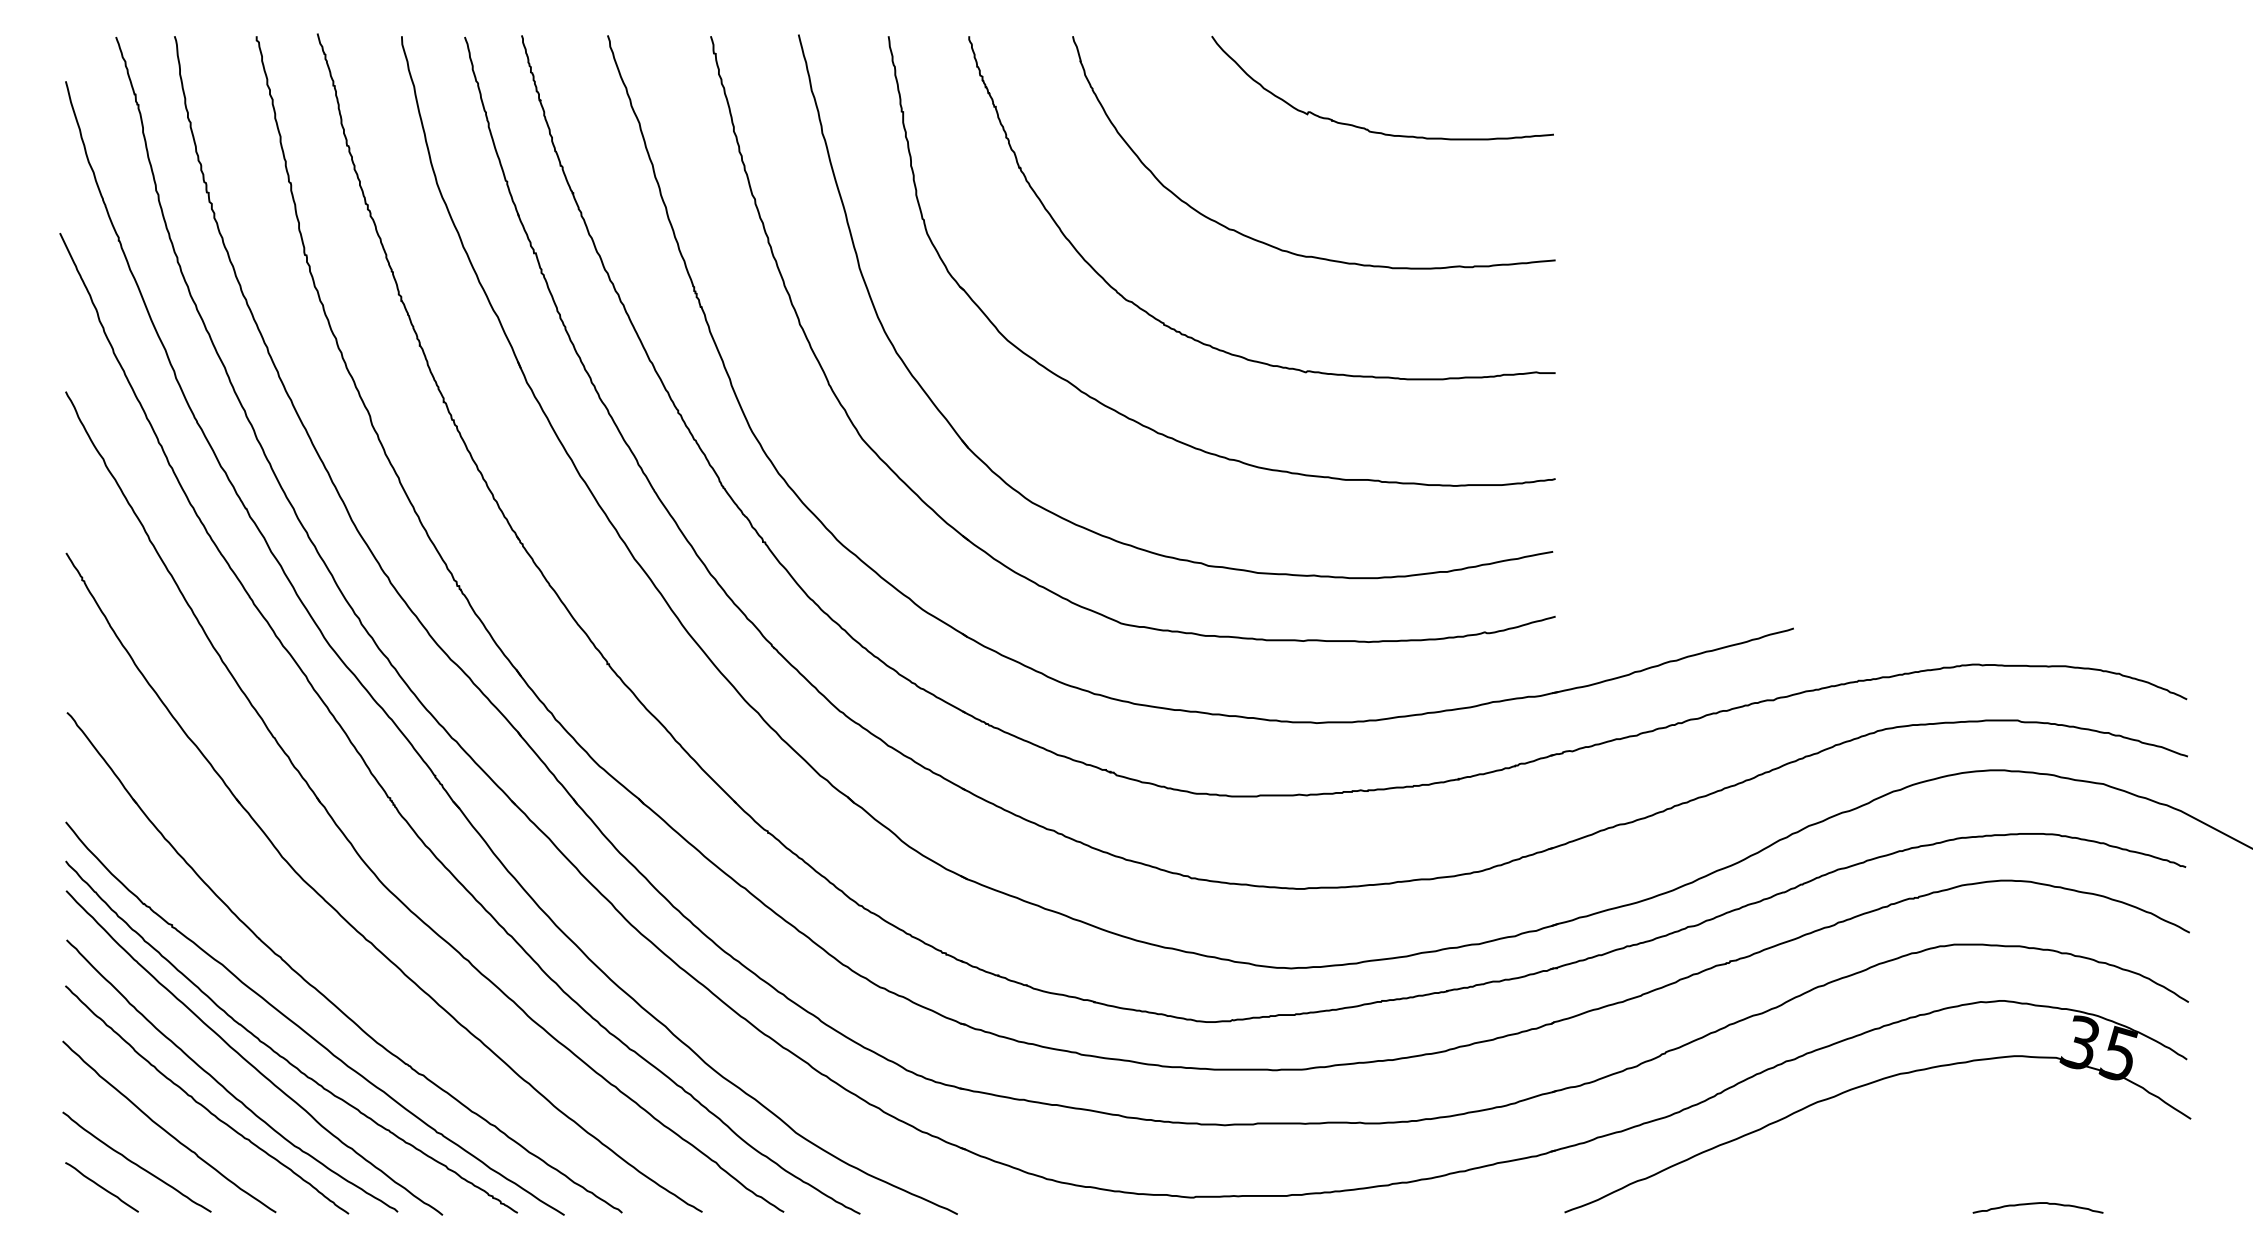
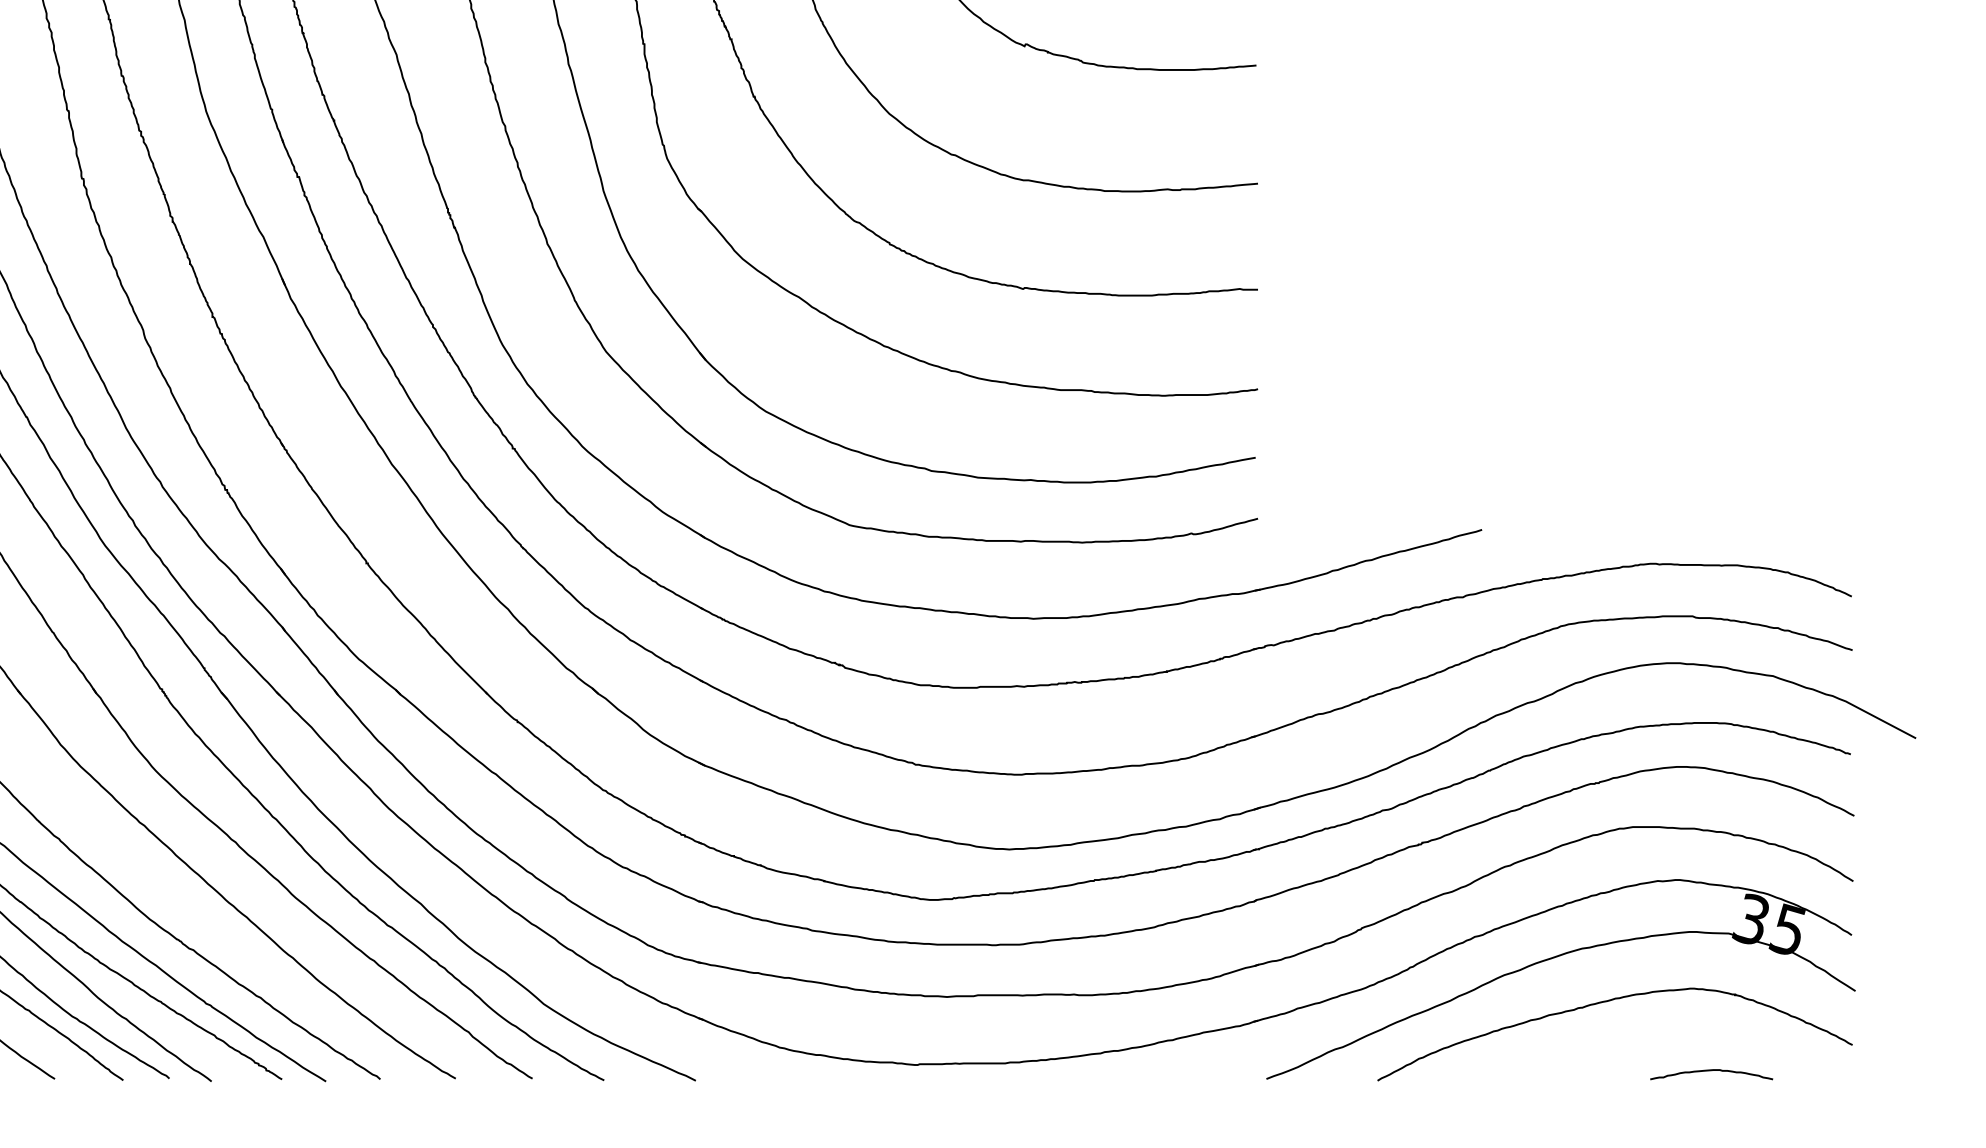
curve: (1928, 1130) -> (1608, 1001), added

